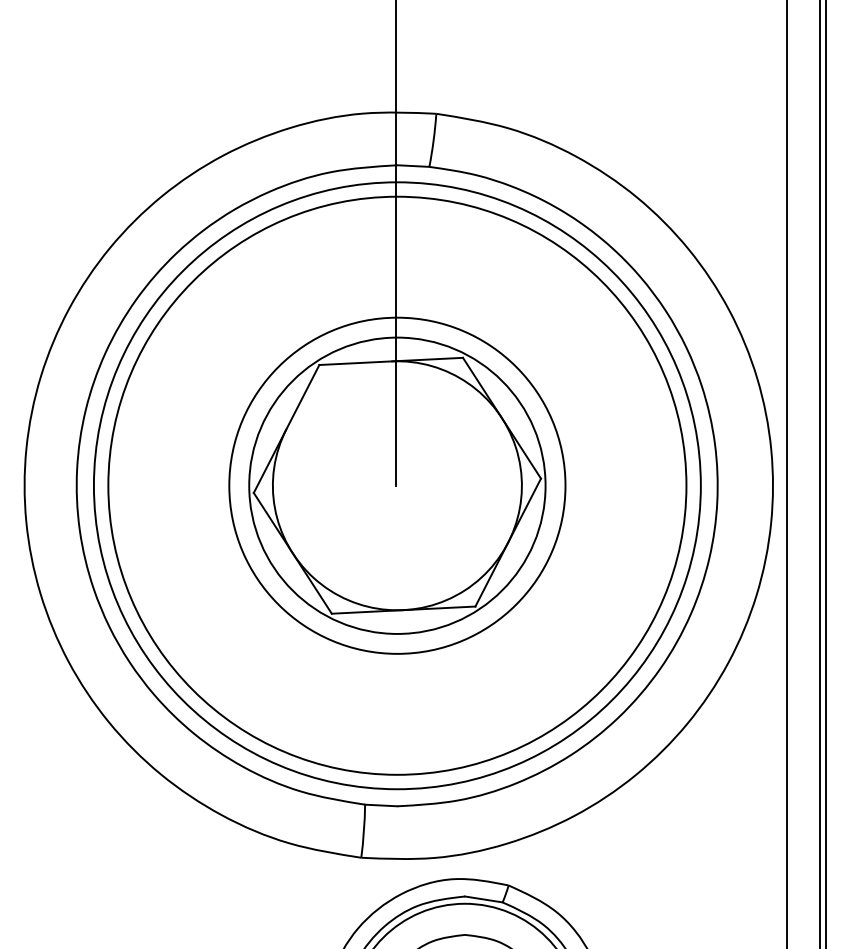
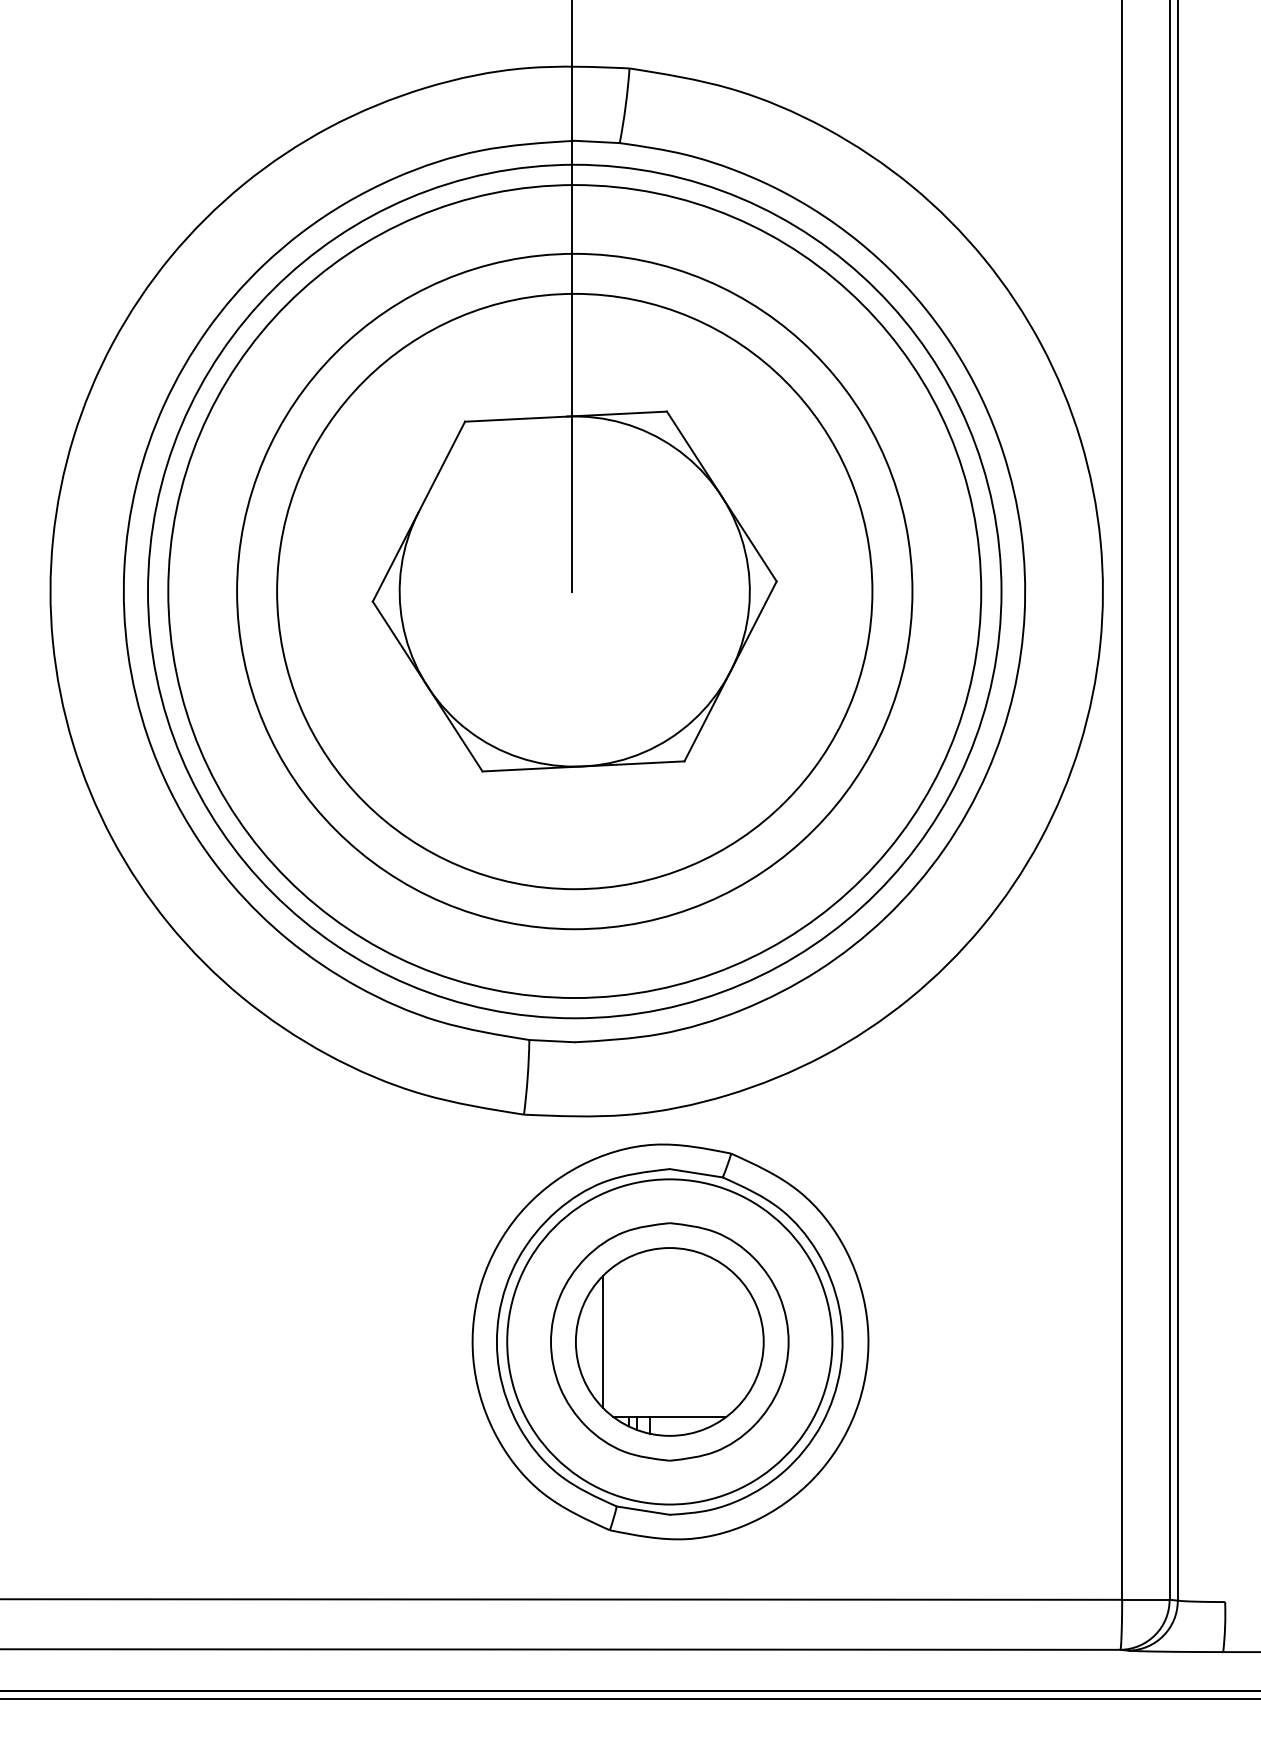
circle: (397, 485) -> (574, 591), size x1.43
circle: (397, 485) -> (574, 591), size x1.43

